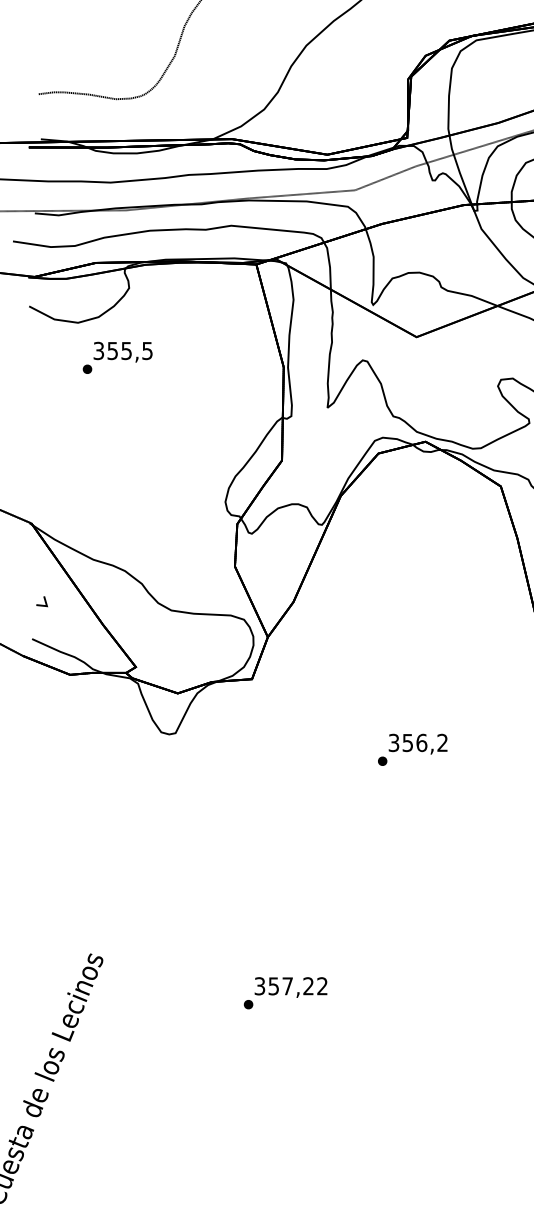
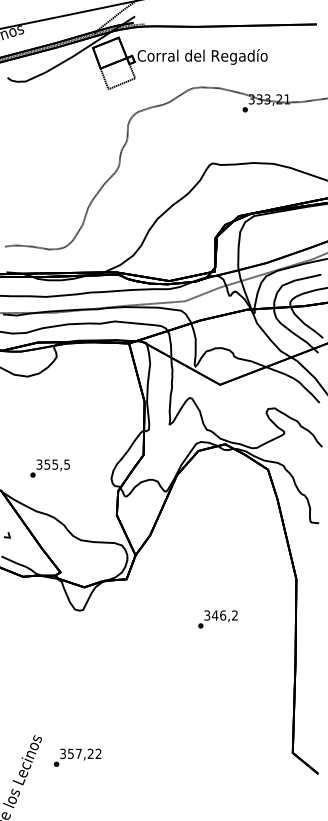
text: (116, 357) -> (49, 468), moved
text: (408, 742) -> (215, 615), 356,2 -> 346,2
text: (285, 992) -> (77, 757), moved

